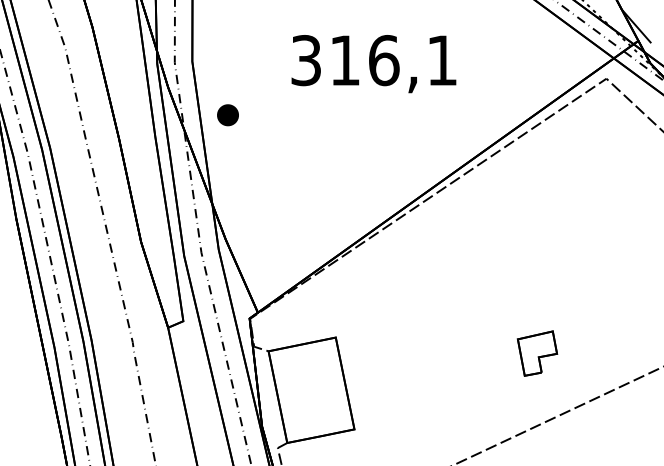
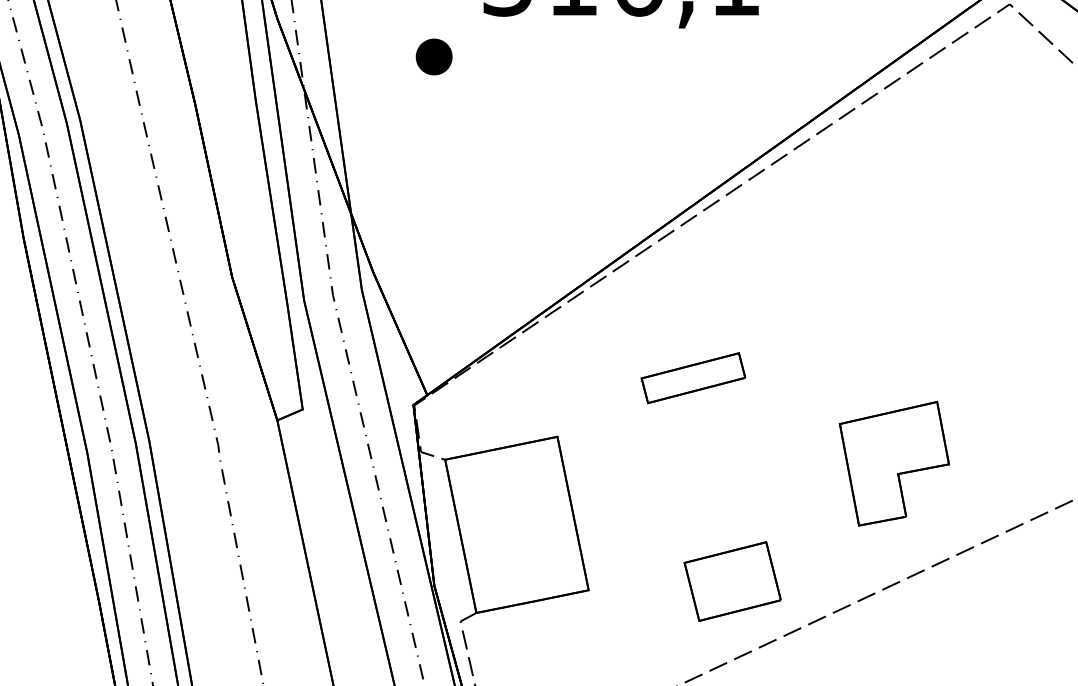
part: (227, 115) -> (433, 57), moved
part: (416, 302) -> (692, 378), added
part: (537, 353) -> (894, 463), size x1.67
part: (440, 423) -> (732, 580), added

